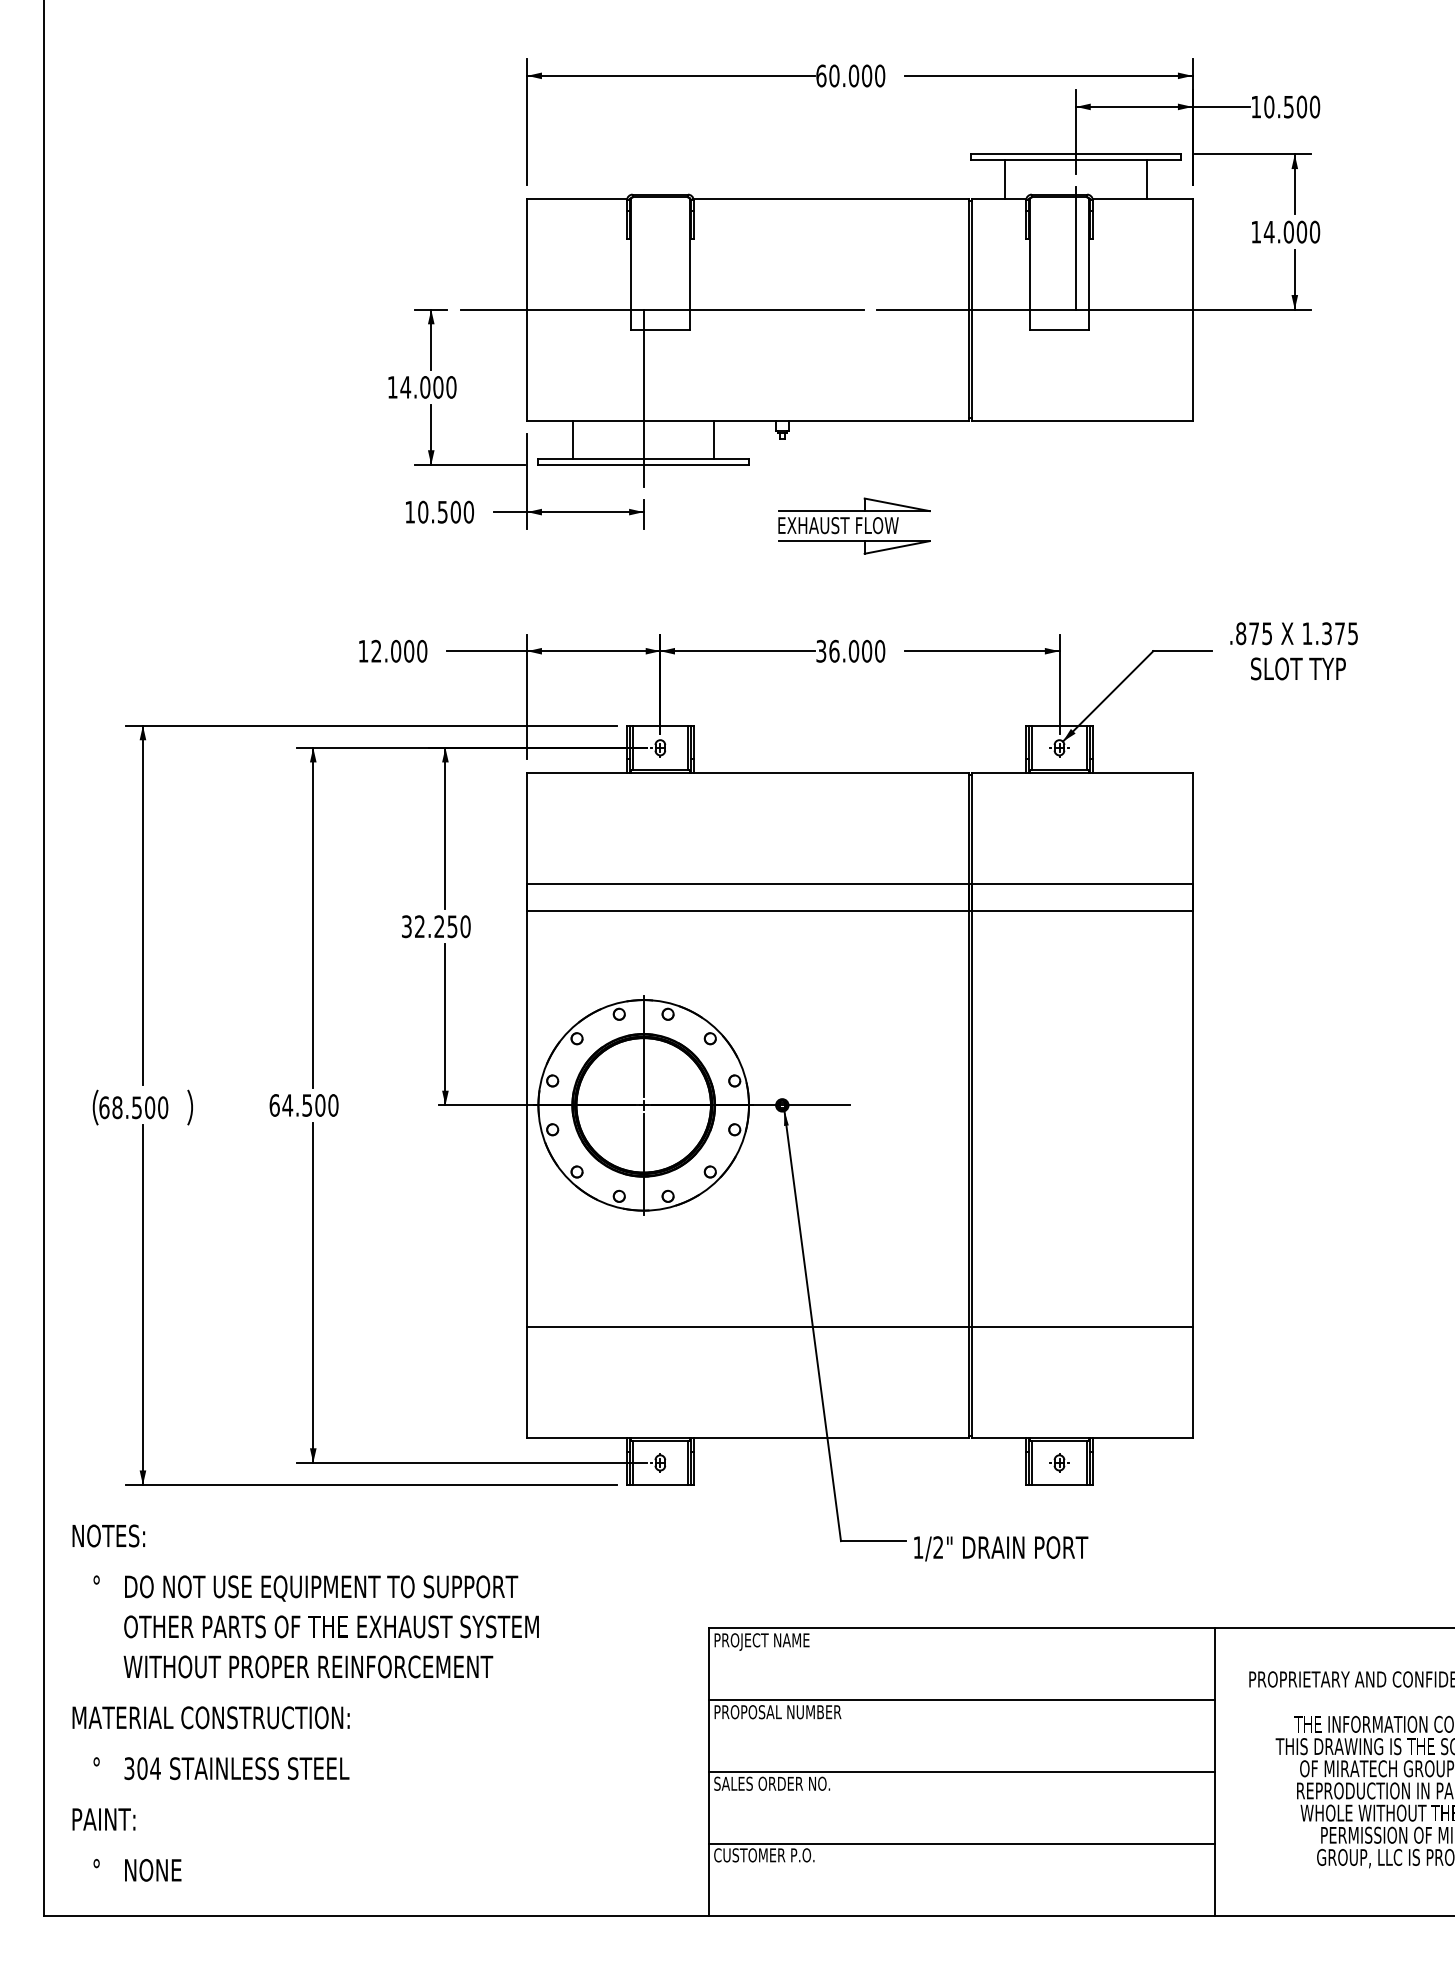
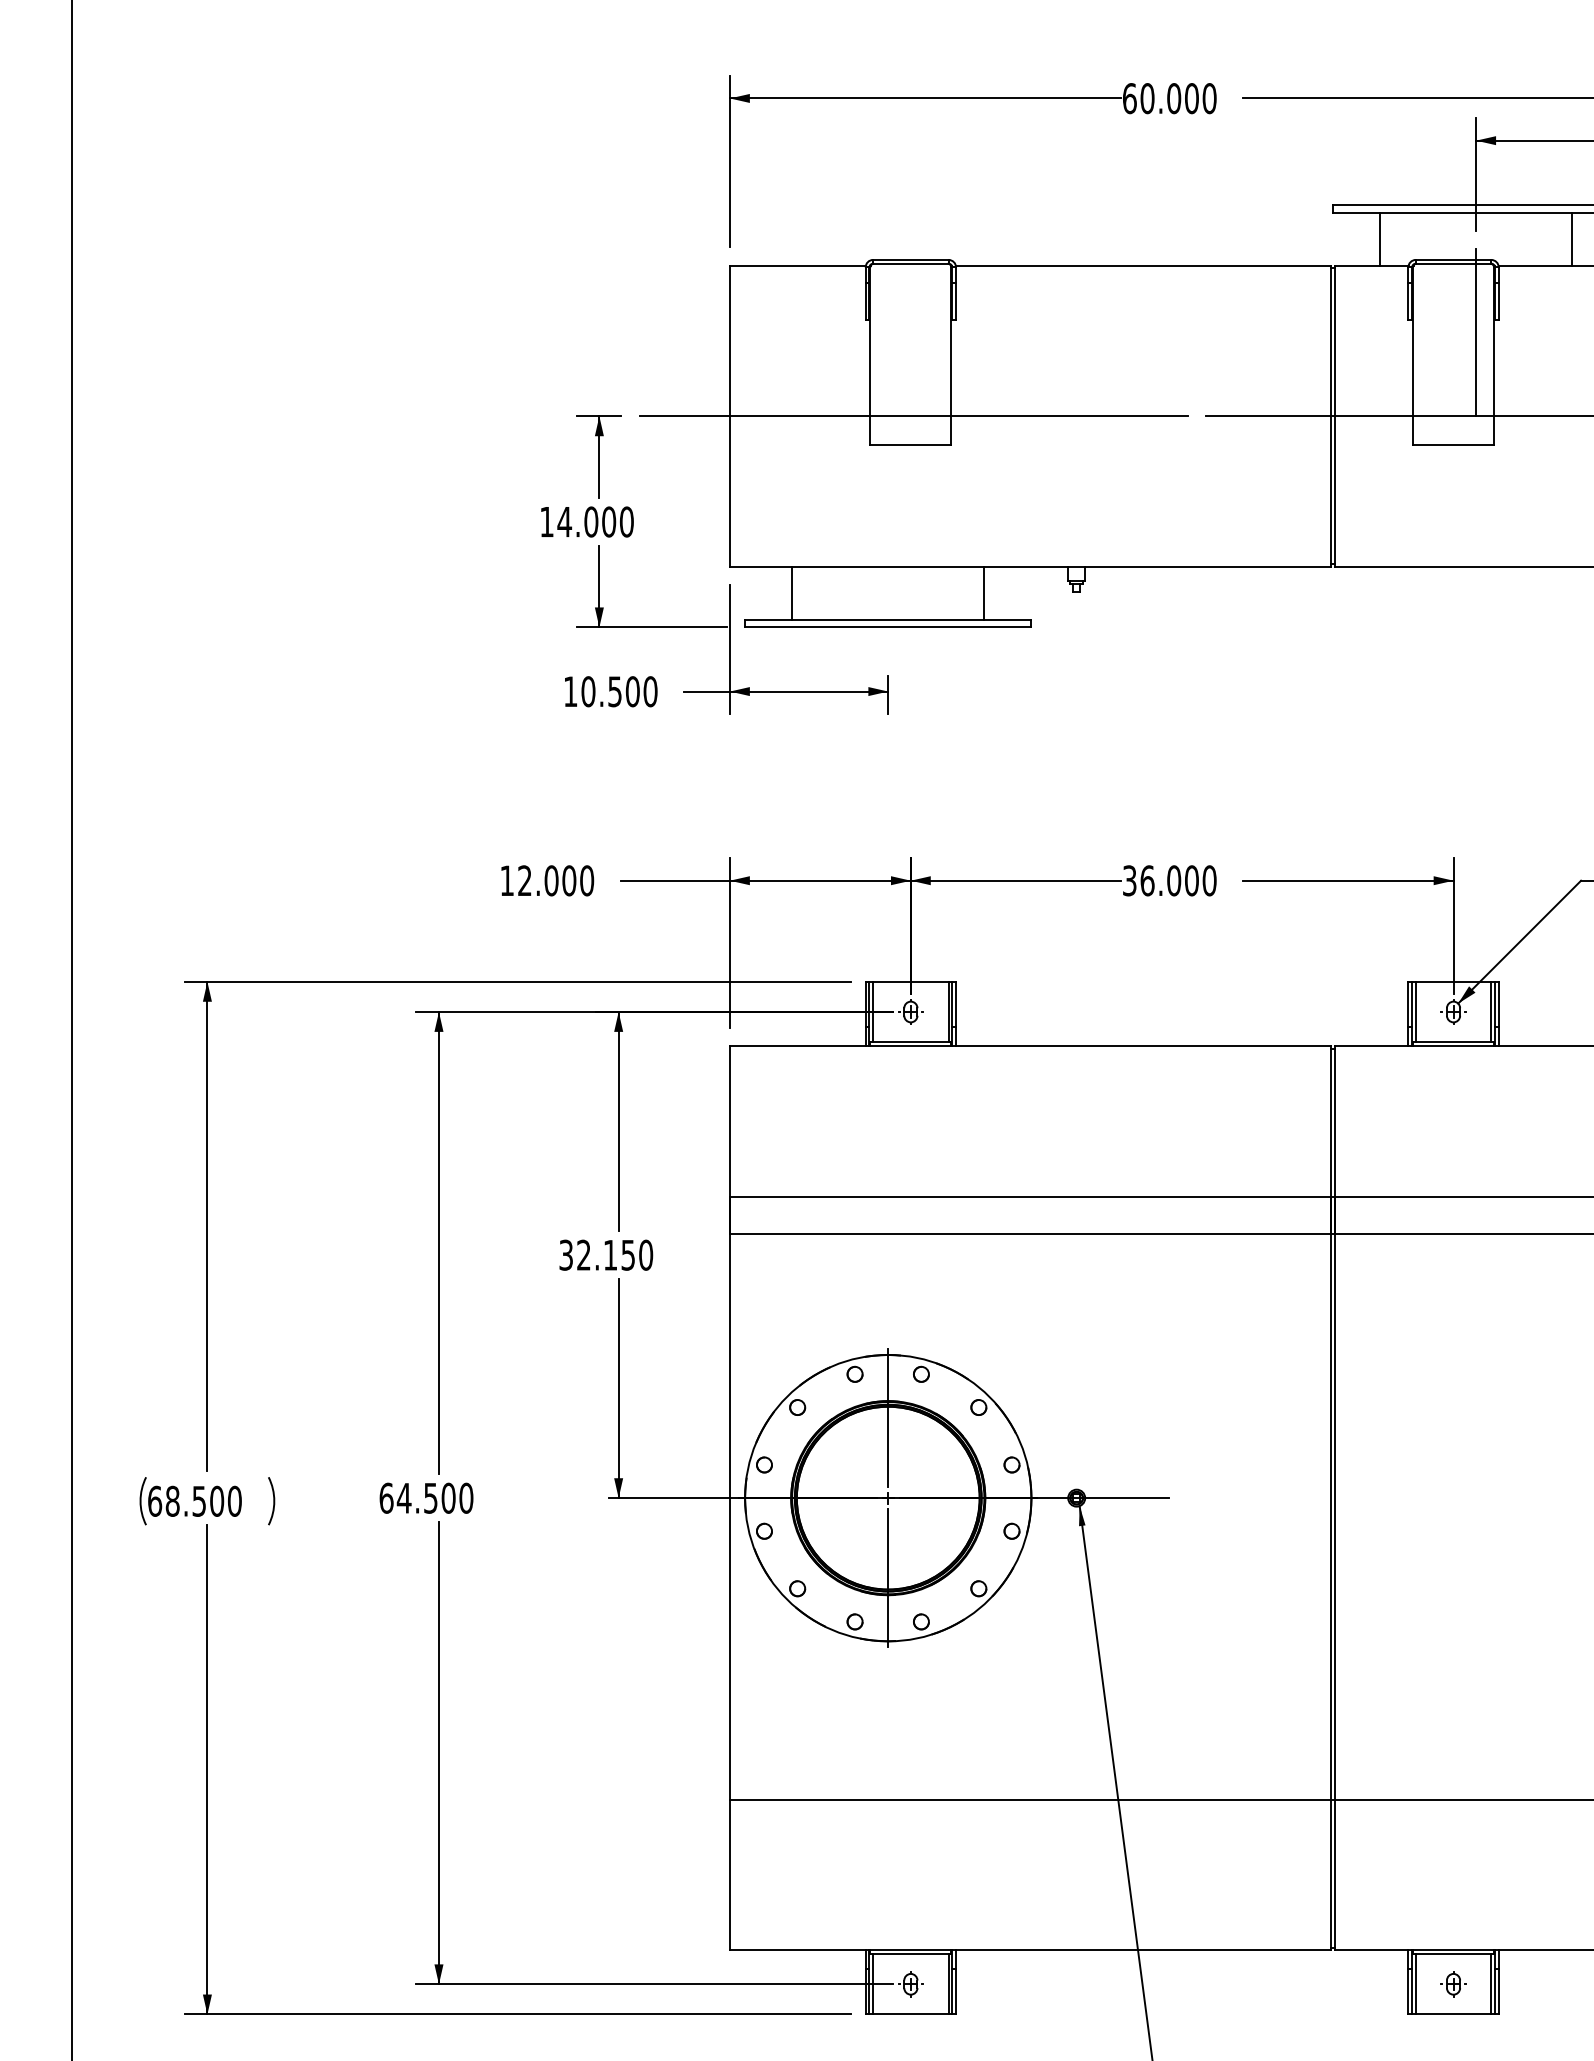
line: (643, 398) -> (887, 537), removed
part: (854, 525) -> (1174, 709), removed
text: (439, 926) -> (610, 1254), 32.250 -> 32.150

